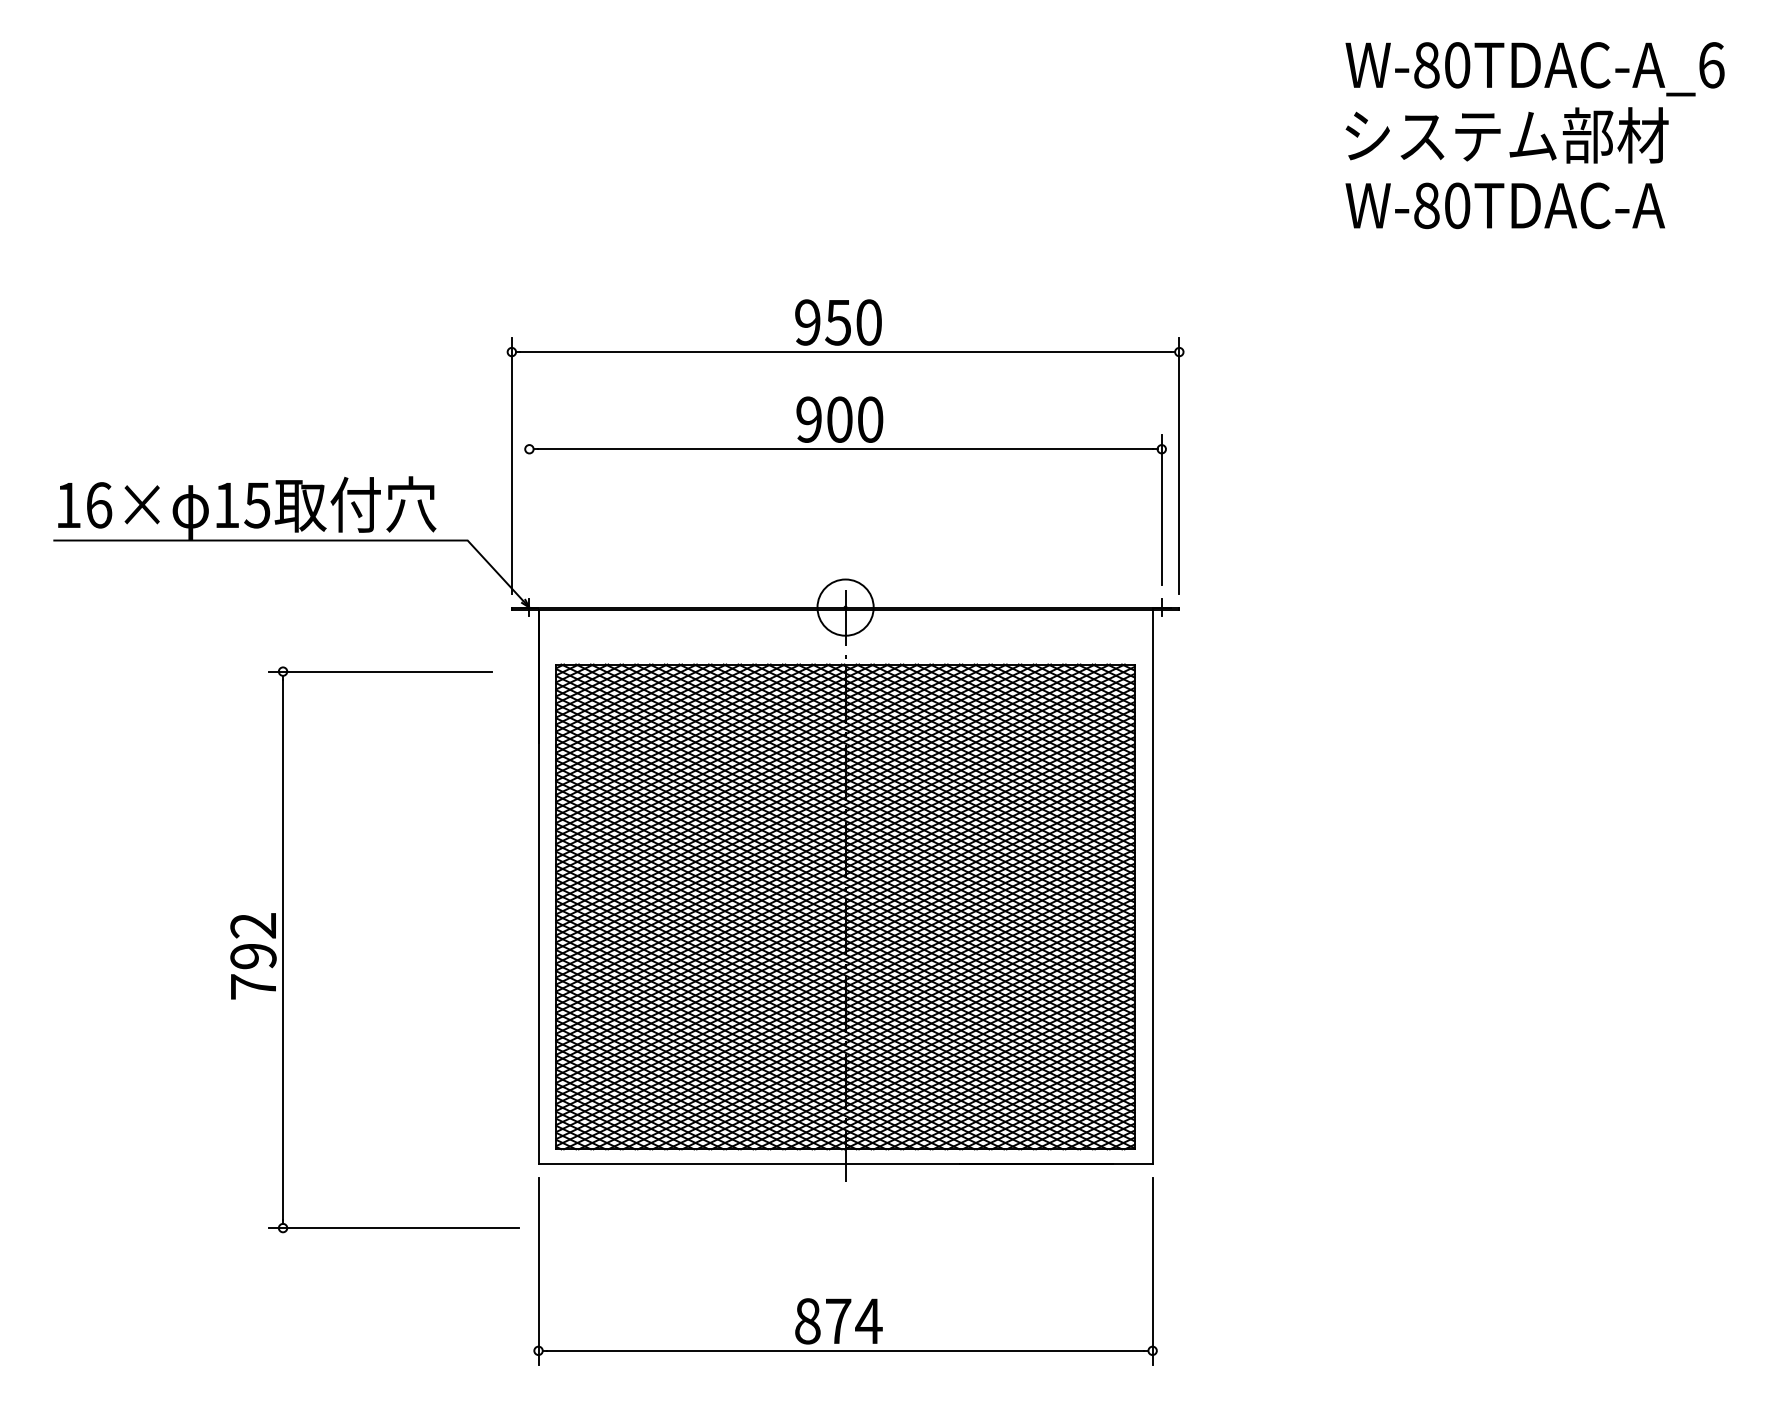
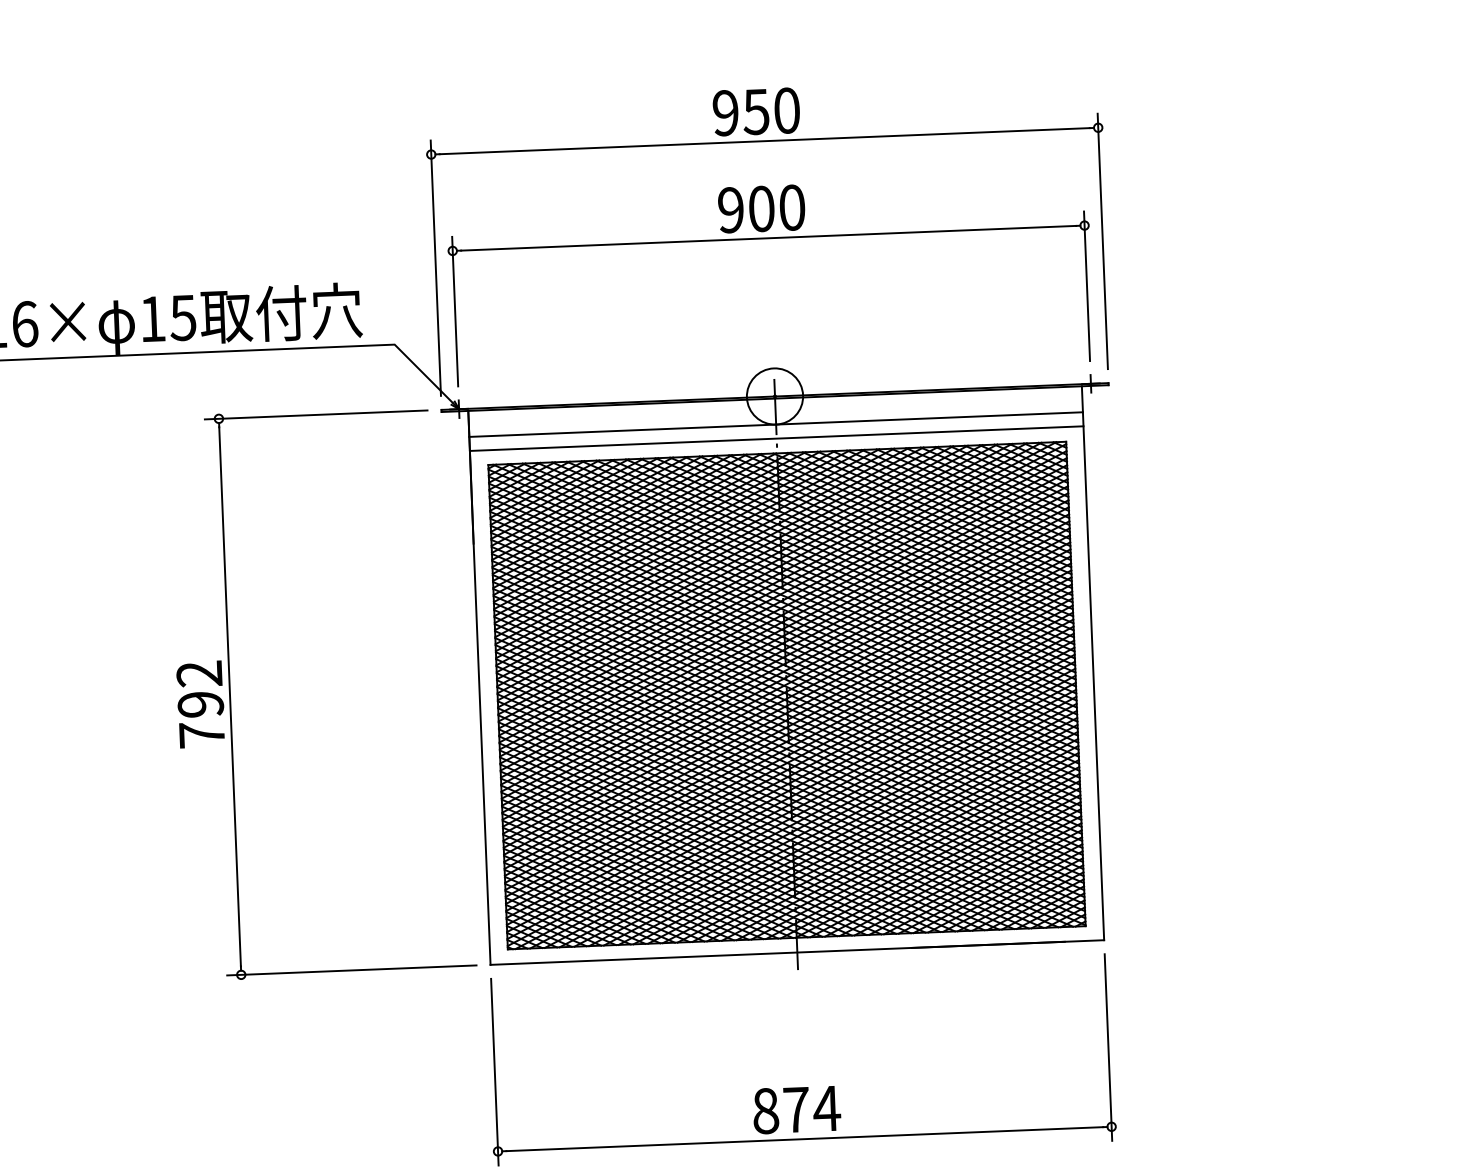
line: (529, 509) -> (455, 311), added
line: (845, 635) -> (776, 424), added
line: (845, 649) -> (776, 438), added
part: (283, 949) -> (230, 696), moved

